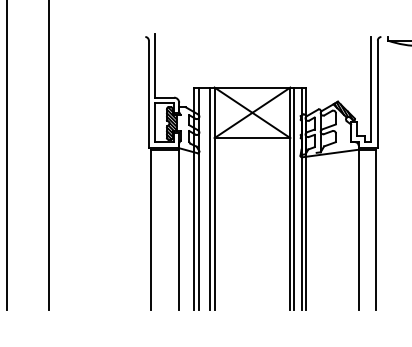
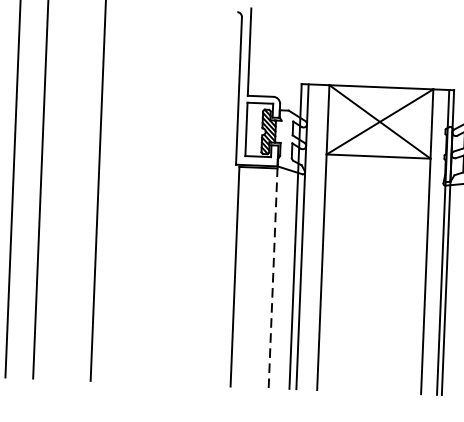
line: (209, 198) -> (316, 236), removed
line: (293, 198) -> (431, 241), removed
line: (179, 229) -> (273, 277), solid -> dashed

